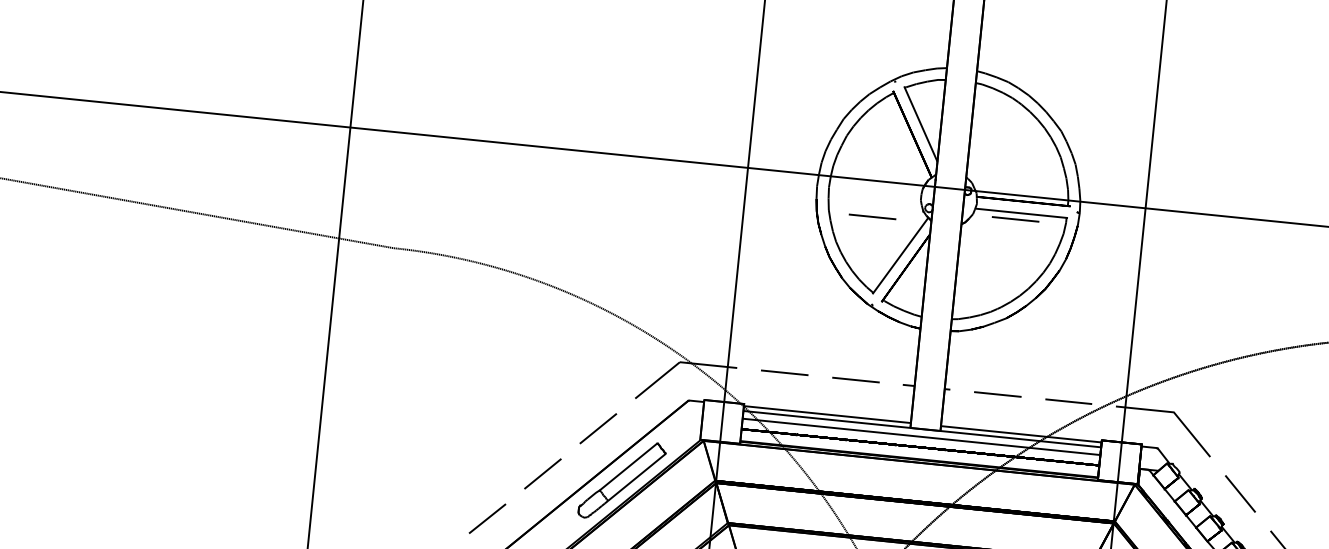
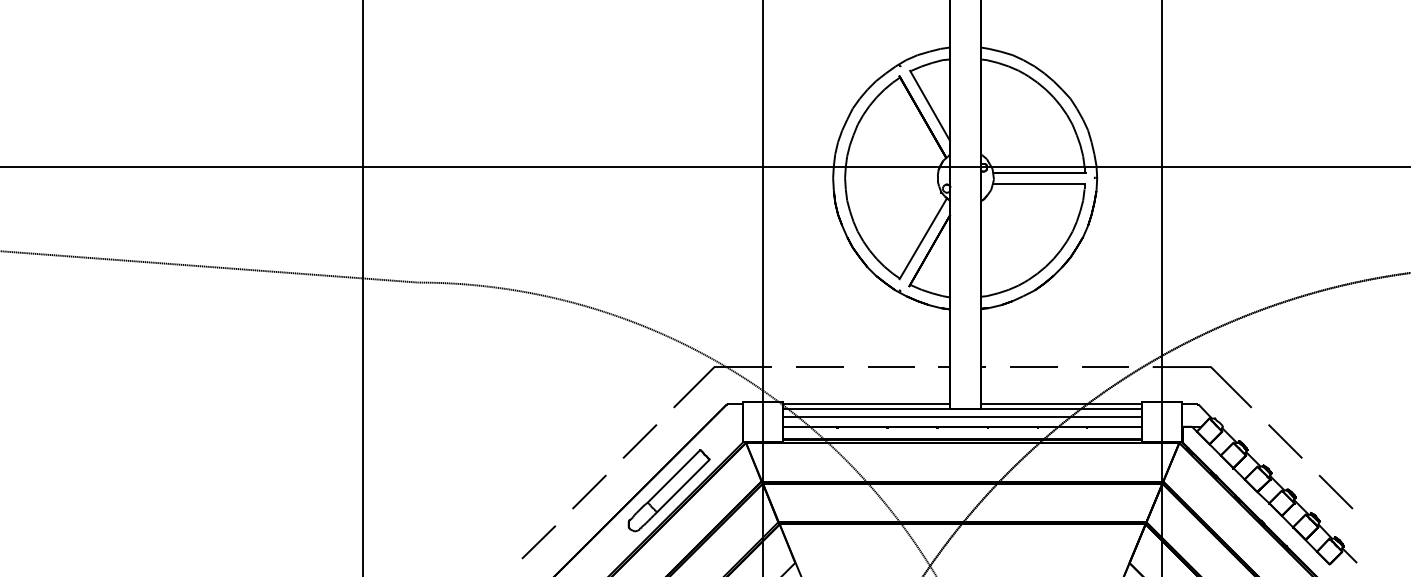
line: (872, 216) -> (891, 202), removed
line: (1015, 218) -> (1033, 190), removed

